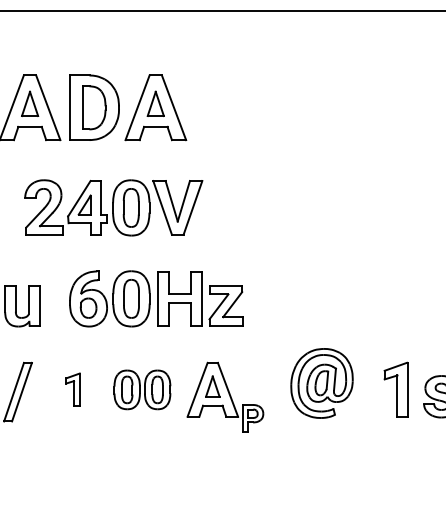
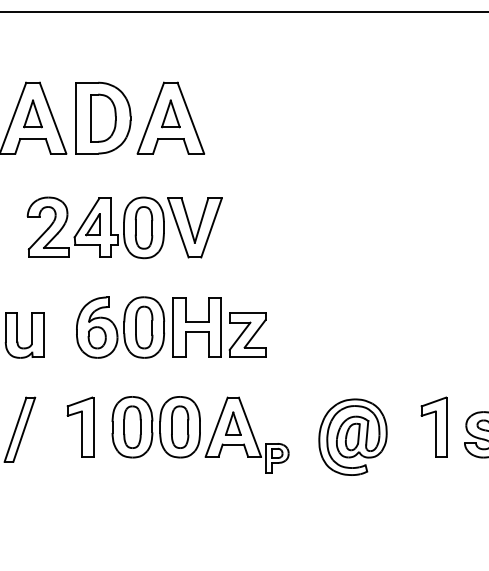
part: (321, 382) -> (352, 436), moved
part: (73, 389) -> (80, 426), size x1.67
part: (141, 390) -> (155, 427), size x1.43

